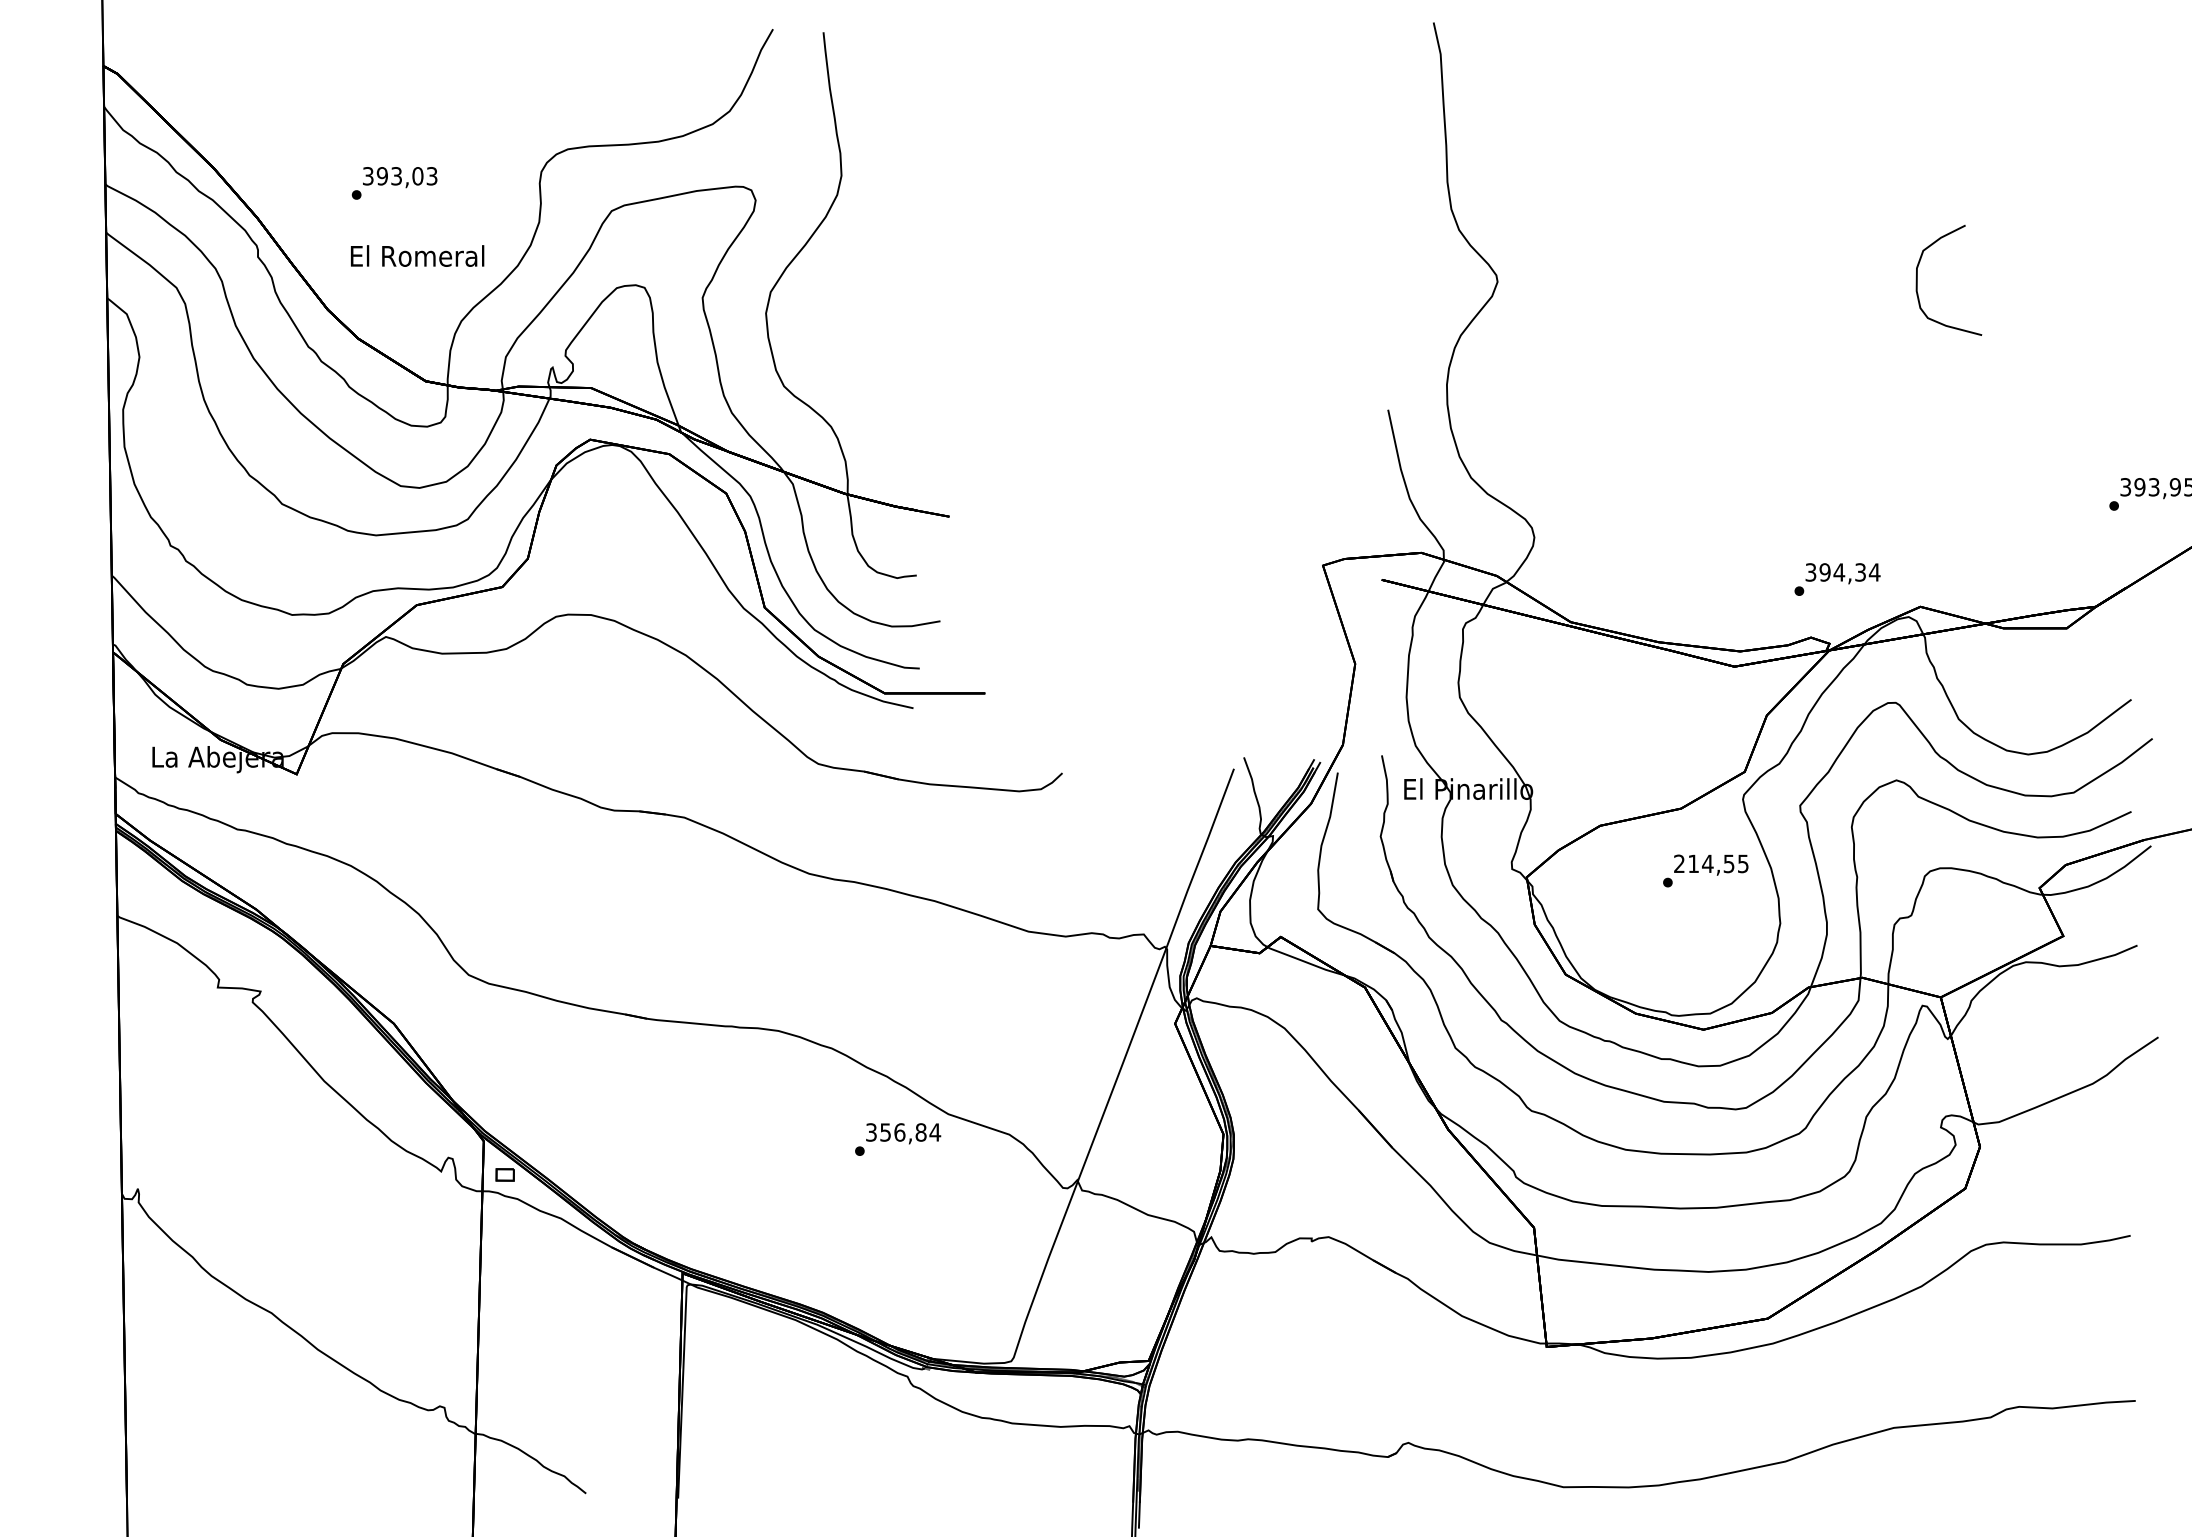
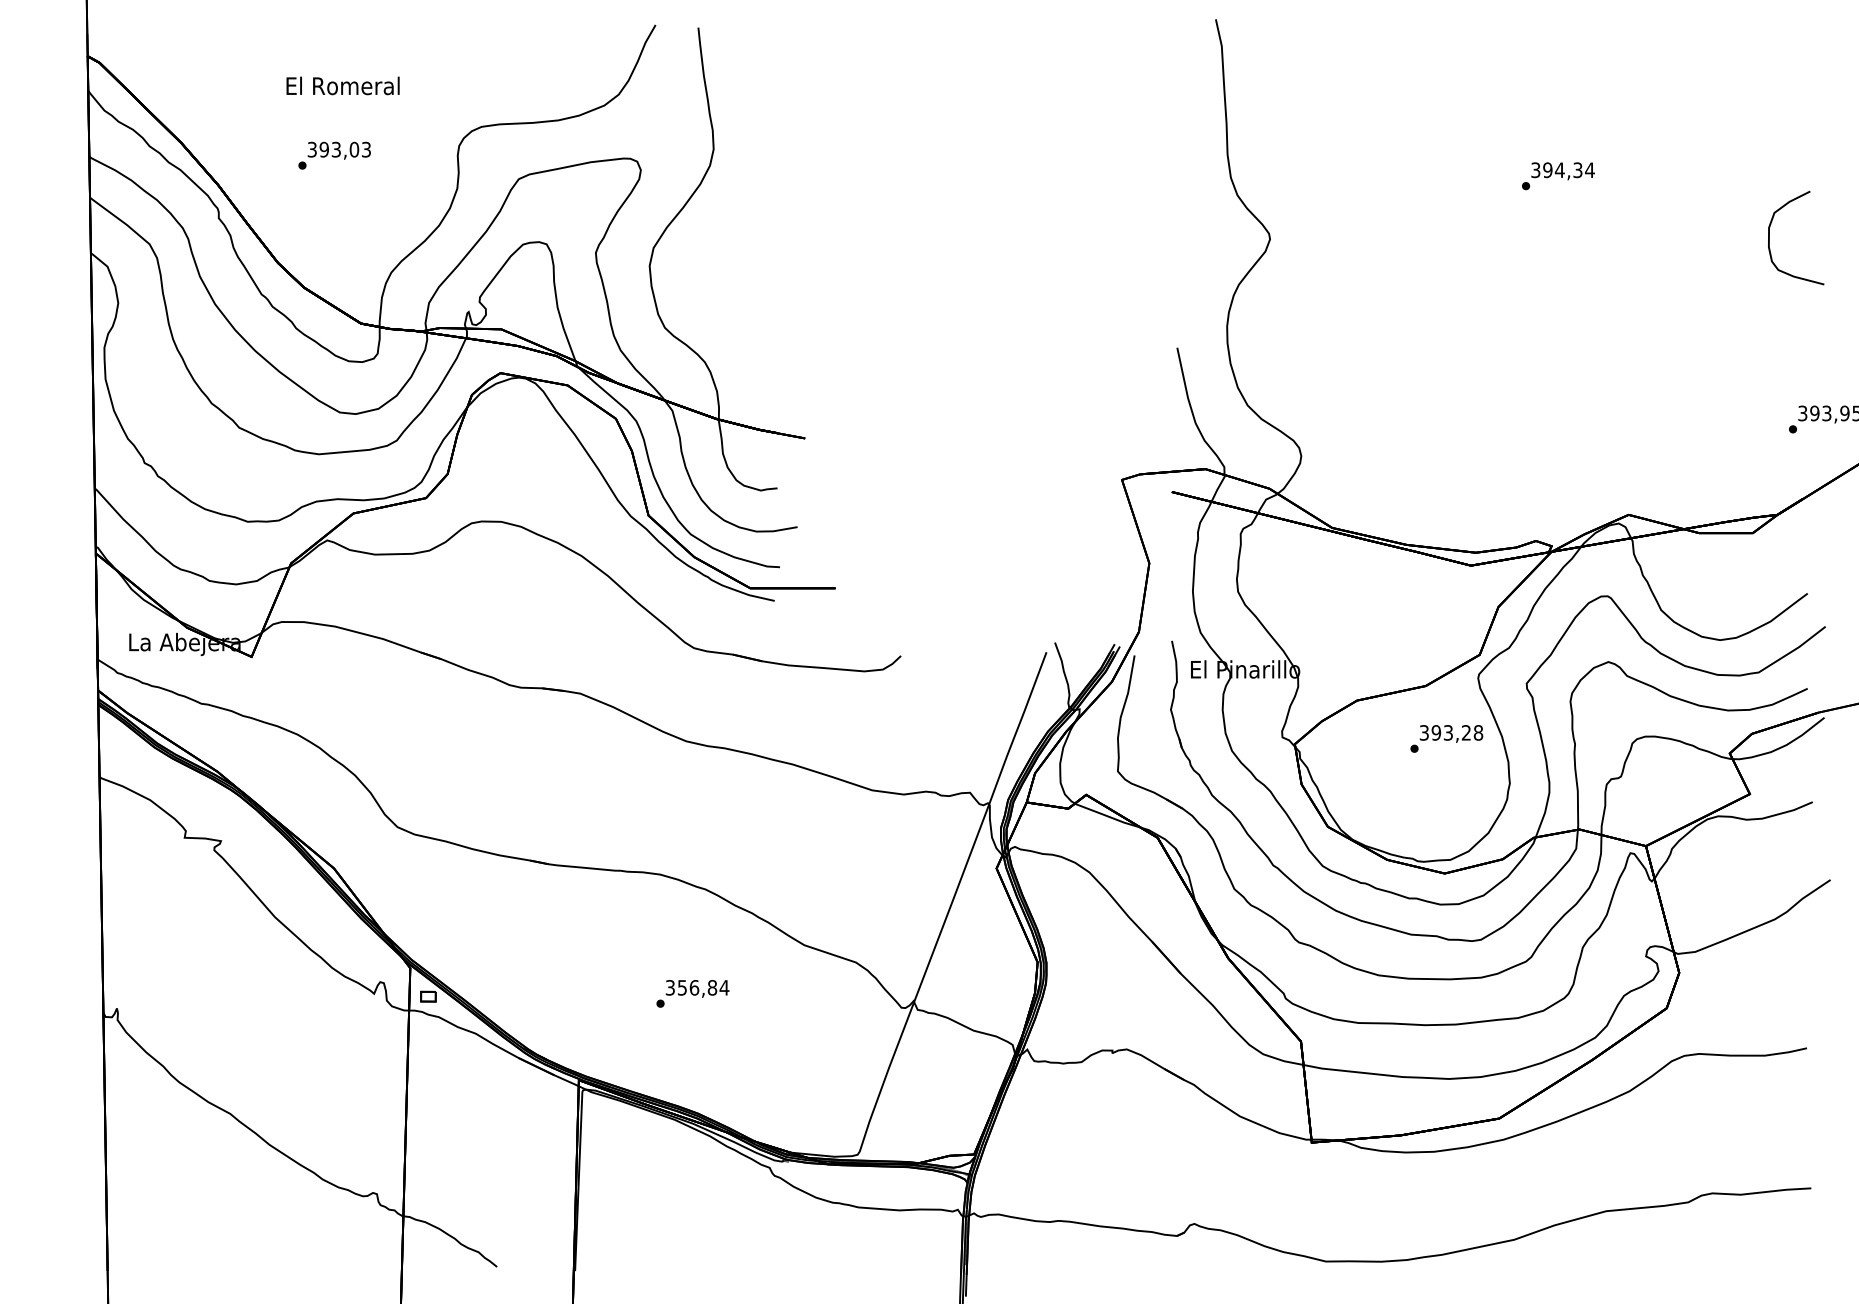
text: (417, 255) -> (343, 85), moved
curve: (1917, 280) -> (1769, 238), moved
text: (1837, 579) -> (1558, 176), moved
text: (1711, 863) -> (1451, 732), 214,55 -> 393,28
text: (898, 1139) -> (693, 993), moved

